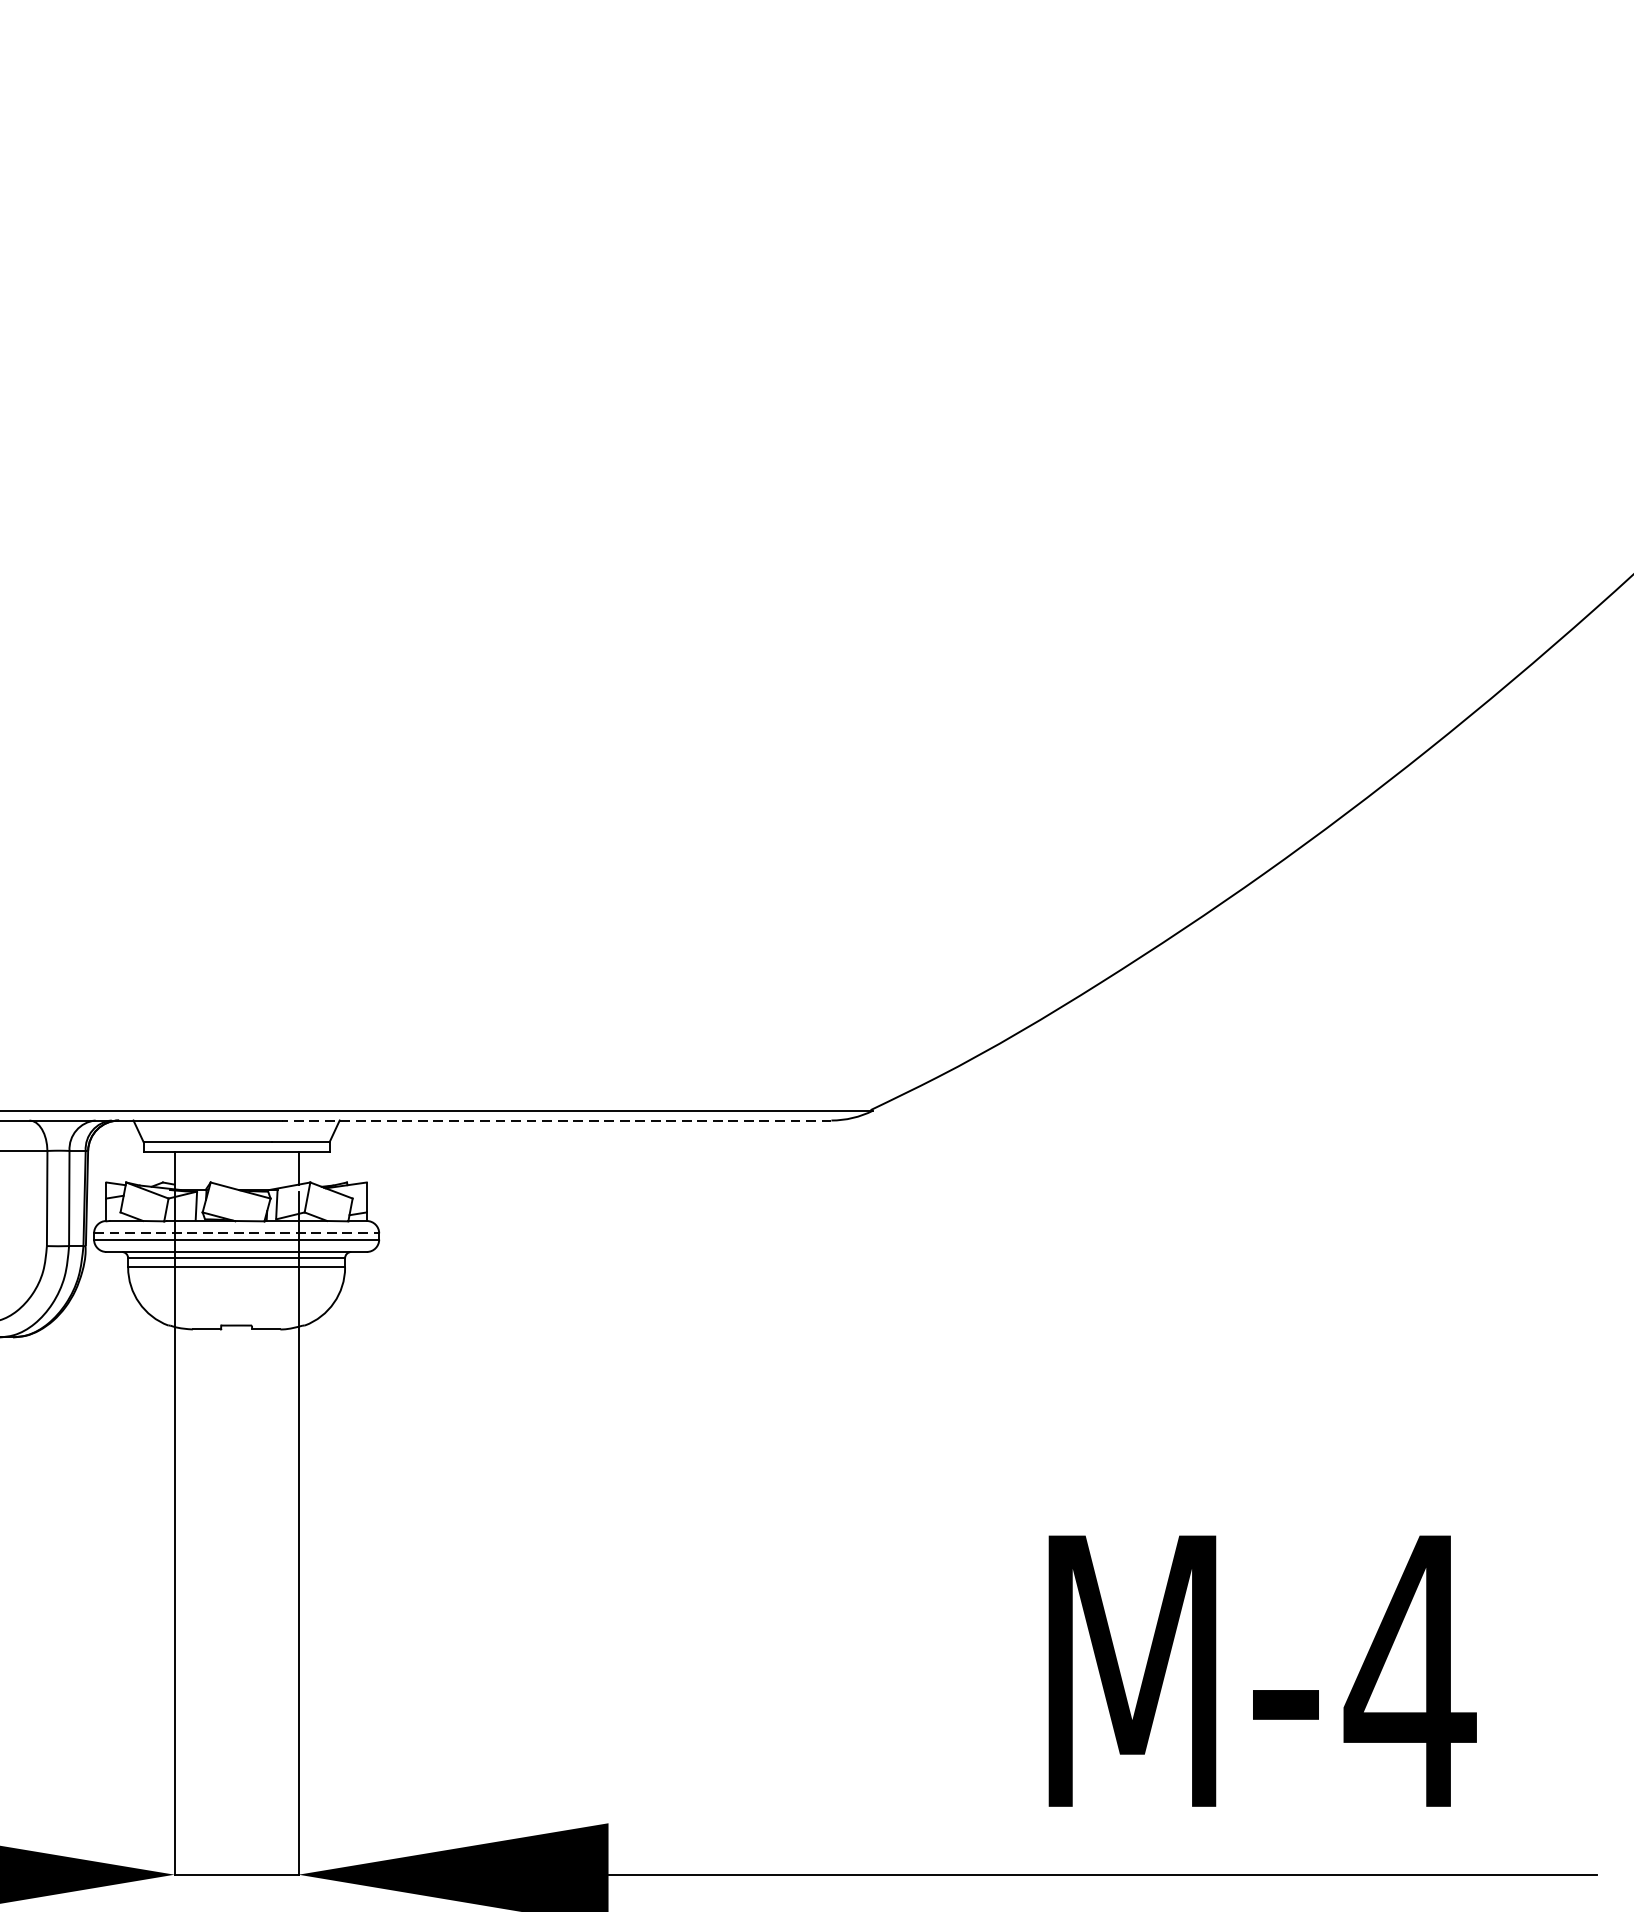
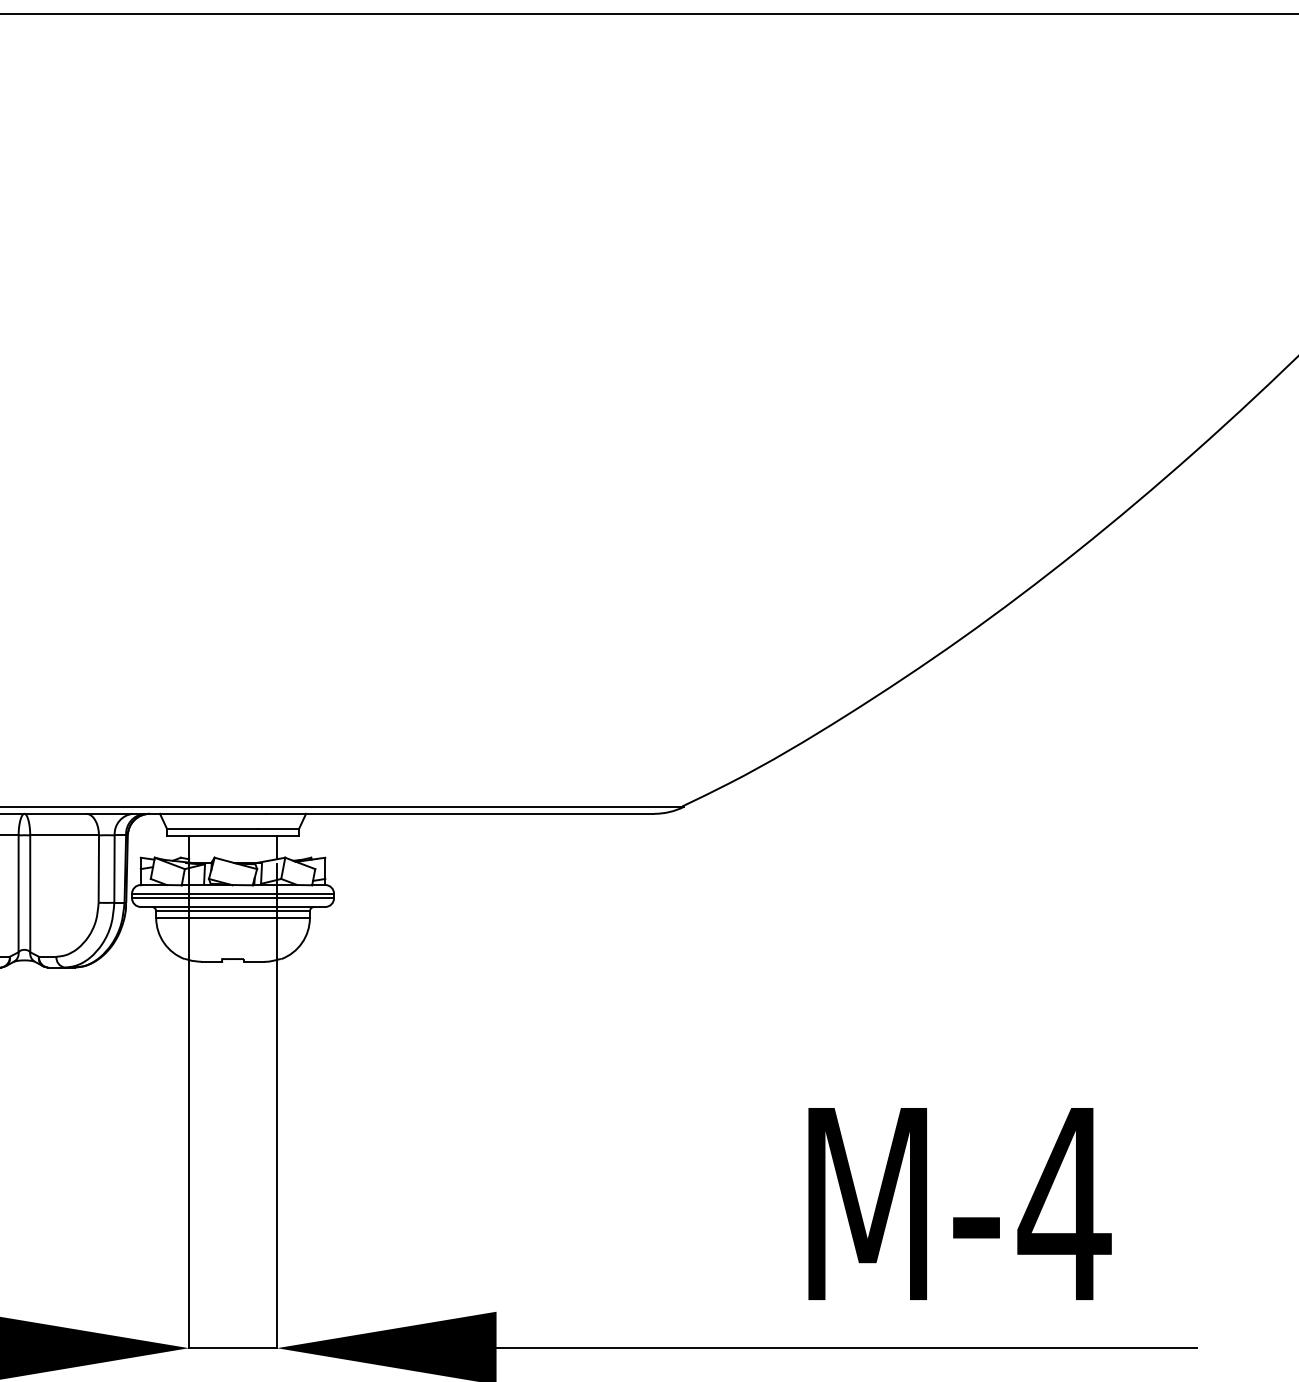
line: (556, 1120) -> (459, 813), dashed -> solid
line: (237, 1232) -> (233, 893), dashed -> solid

